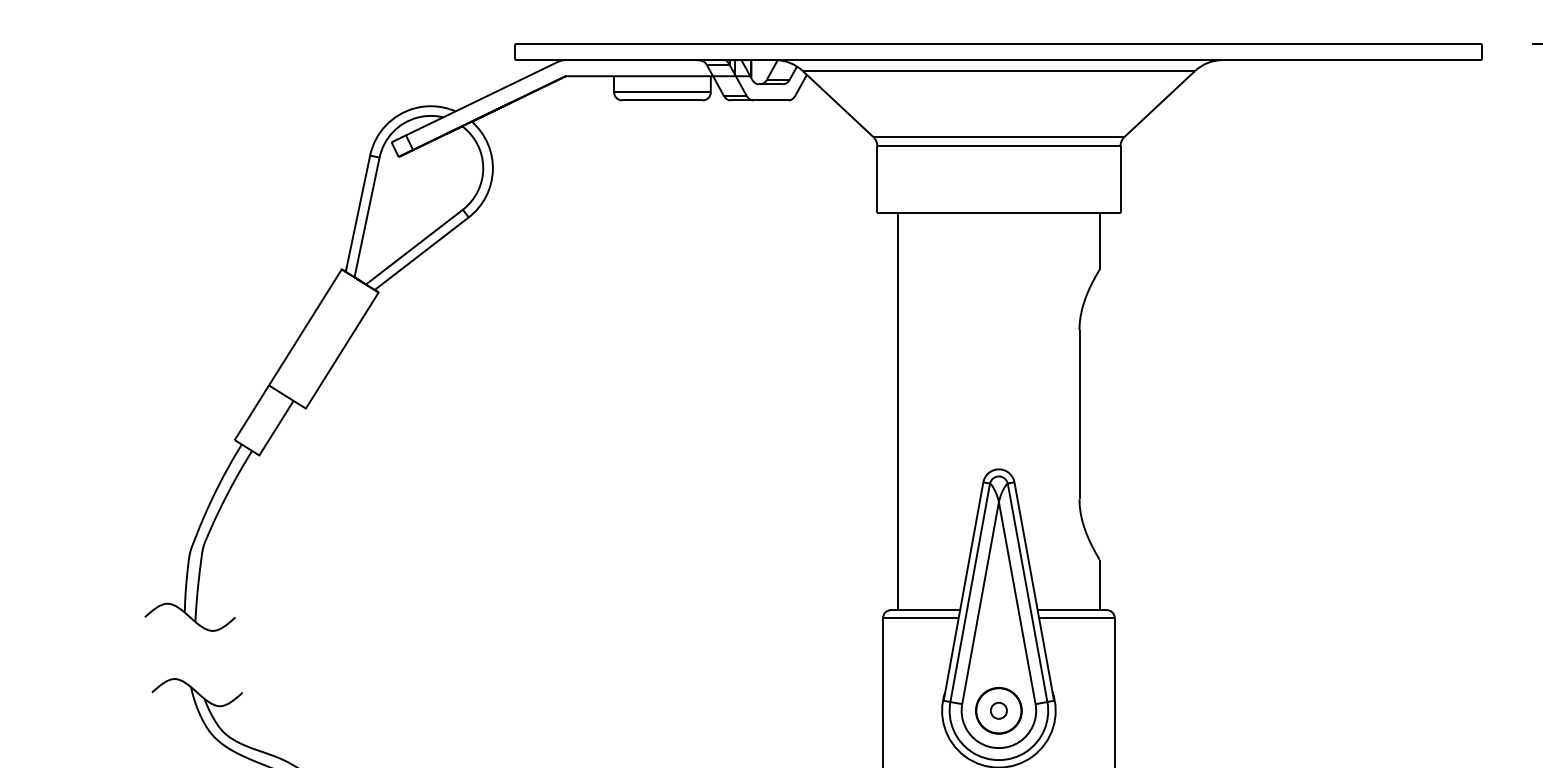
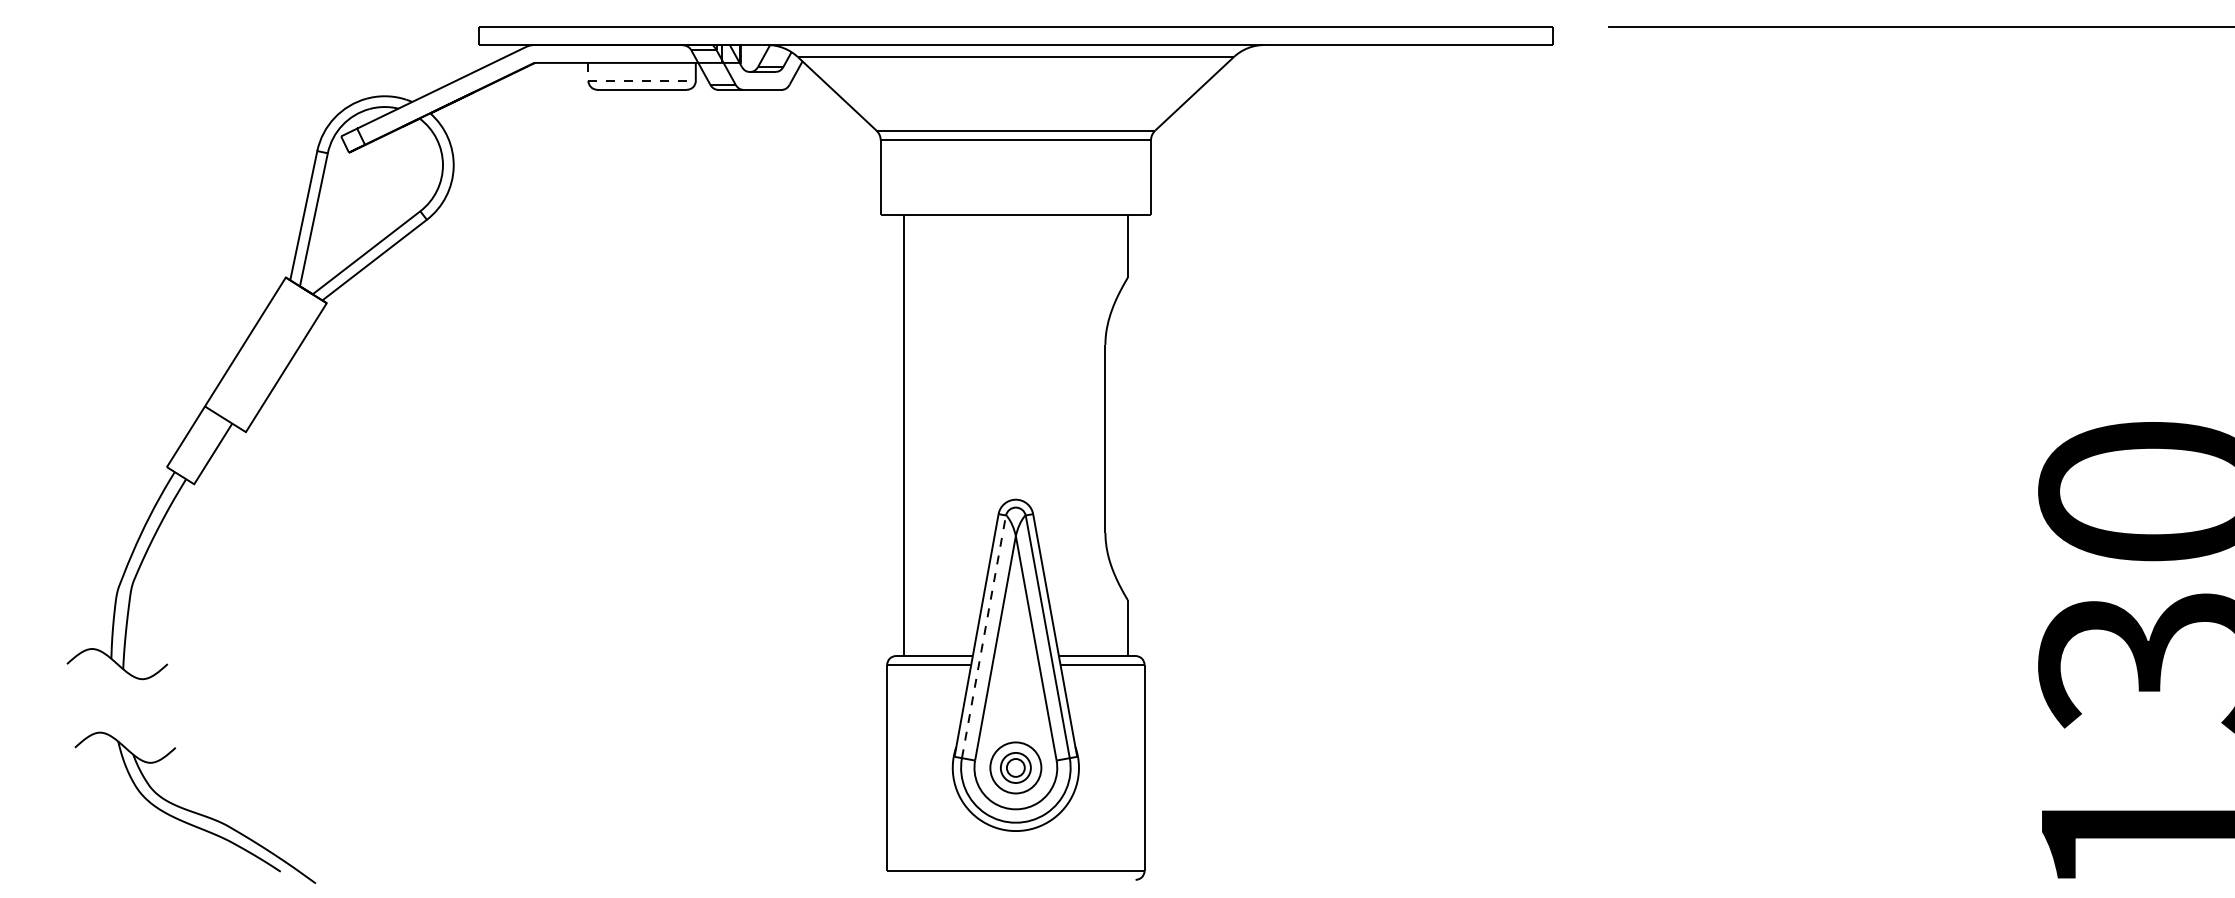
line: (654, 92) -> (633, 80), solid -> dashed
line: (970, 592) -> (984, 636), solid -> dashed
circle: (998, 710) -> (1015, 767), size x0.6

